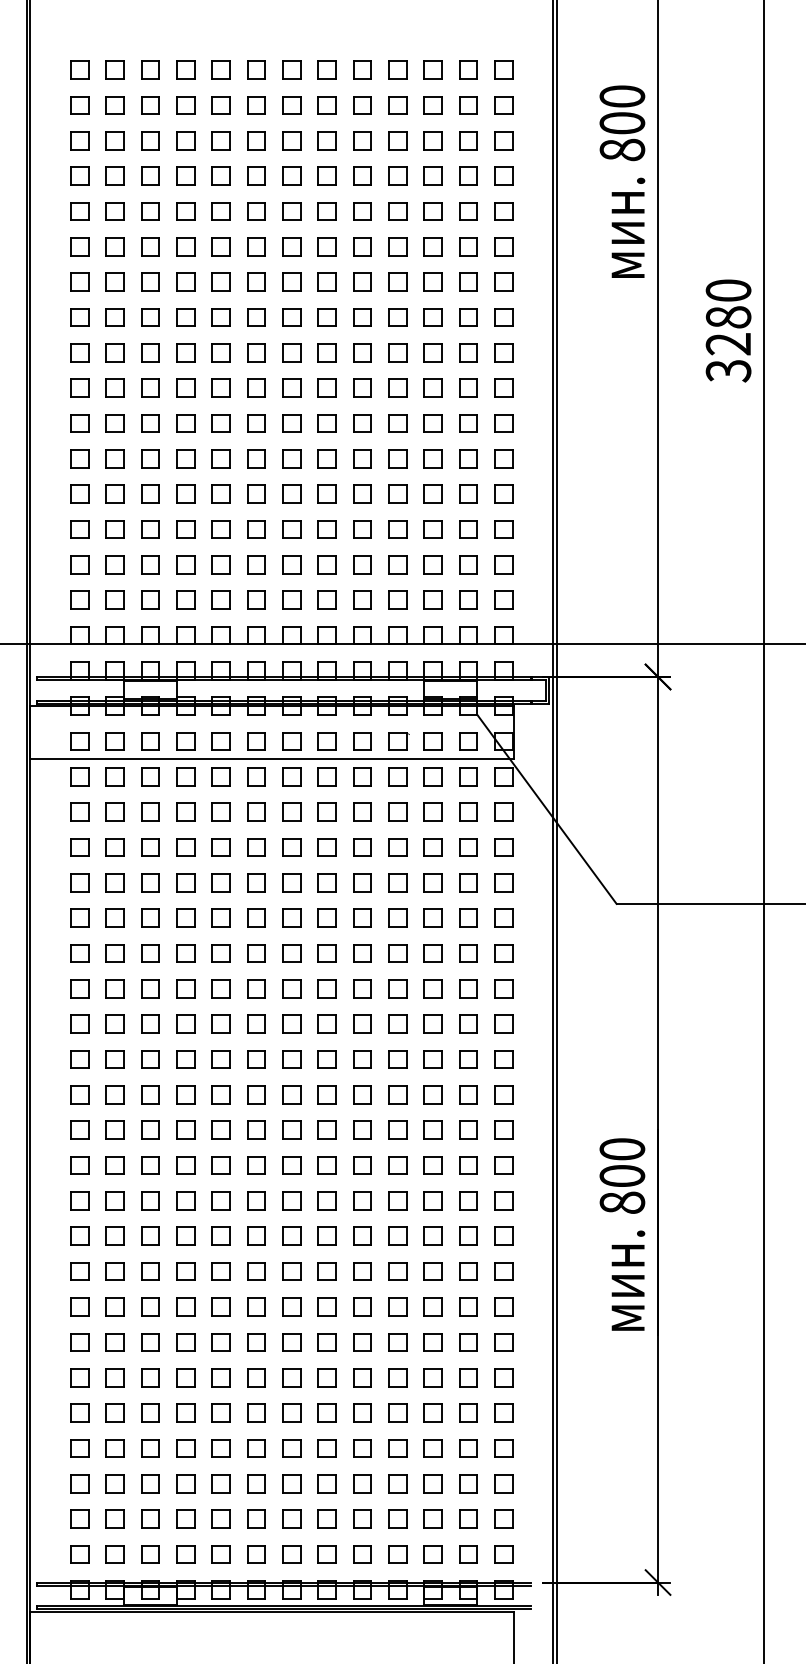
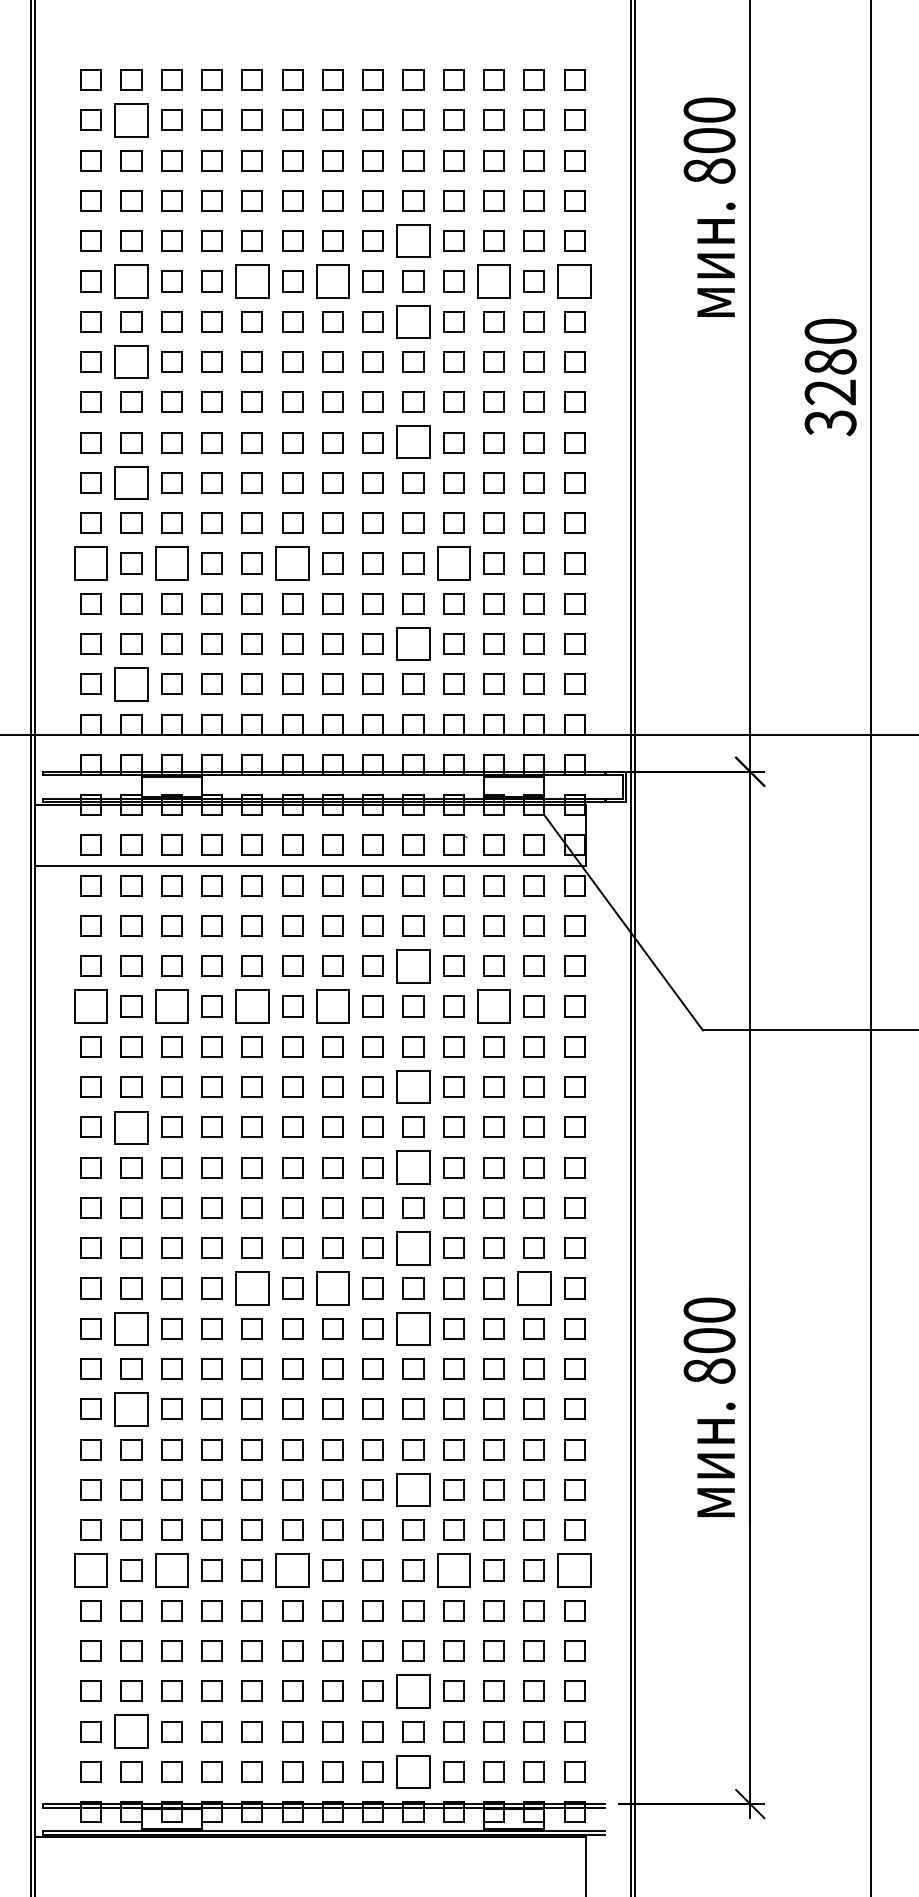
part: (115, 104) -> (131, 119), size x1.6
part: (362, 210) -> (413, 240), size x1.6
part: (115, 246) -> (131, 281), size x1.6
part: (220, 246) -> (251, 281), size x1.6
part: (291, 246) -> (332, 281), size x1.6
part: (432, 246) -> (493, 281), size x1.6
part: (503, 246) -> (574, 281), size x1.6
part: (362, 281) -> (413, 321), size x1.6
part: (115, 317) -> (131, 361), size x1.6
part: (362, 388) -> (413, 442), size x1.6
part: (115, 423) -> (131, 482), size x1.6
part: (79, 494) -> (90, 563), size x1.6
part: (150, 494) -> (171, 563), size x1.6
part: (256, 494) -> (292, 563), size x1.6
part: (397, 494) -> (453, 563), size x1.6
part: (362, 564) -> (413, 643), size x1.6
part: (115, 599) -> (131, 683), size x1.6
part: (362, 846) -> (413, 965), size x1.6
part: (79, 882) -> (90, 1006), size x1.6
part: (150, 882) -> (171, 1006), size x1.6
part: (220, 882) -> (251, 1006), size x1.6
part: (291, 882) -> (332, 1006), size x1.6
part: (432, 882) -> (493, 1006), size x1.6
part: (362, 953) -> (413, 1086), size x1.6
part: (115, 988) -> (131, 1126), size x1.6
part: (362, 1024) -> (413, 1167), size x1.6
part: (362, 1094) -> (413, 1247), size x1.6
part: (220, 1130) -> (251, 1288), size x1.6
part: (291, 1130) -> (332, 1288), size x1.6
part: (467, 1130) -> (533, 1288), size x1.6
part: (115, 1165) -> (131, 1328), size x1.6
part: (362, 1165) -> (413, 1328), size x1.6
part: (115, 1235) -> (131, 1408), size x1.6
part: (362, 1306) -> (413, 1489), size x1.6
part: (79, 1377) -> (90, 1570), size x1.6
part: (150, 1377) -> (171, 1570), size x1.6
part: (256, 1377) -> (292, 1570), size x1.6
part: (397, 1377) -> (453, 1570), size x1.6
part: (503, 1377) -> (574, 1570), size x1.6
part: (362, 1482) -> (413, 1690), size x1.6
part: (115, 1518) -> (131, 1731), size x1.6
part: (362, 1554) -> (413, 1771), size x1.6

